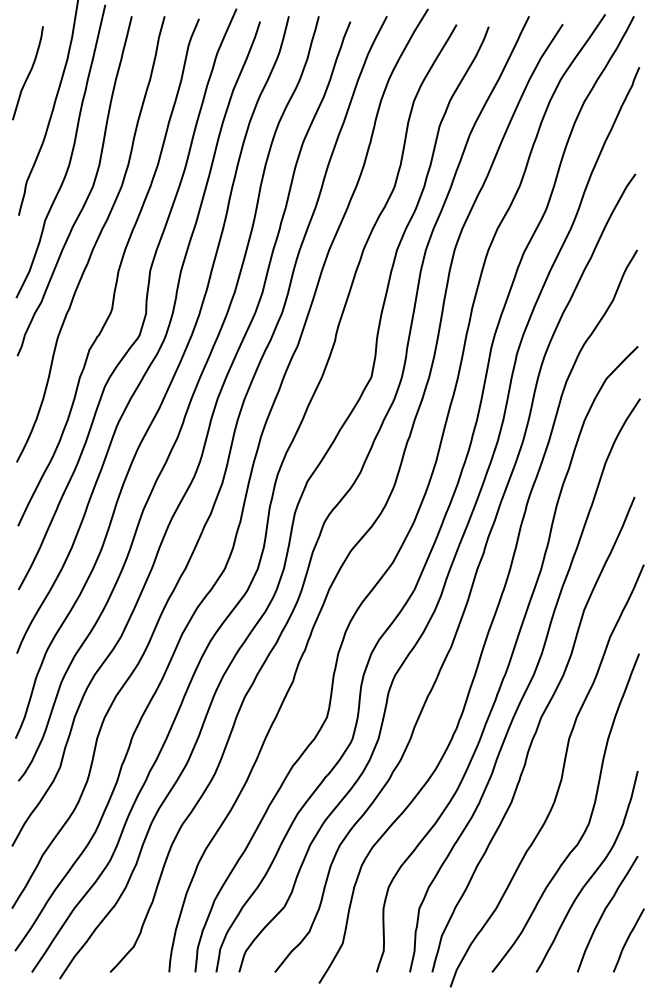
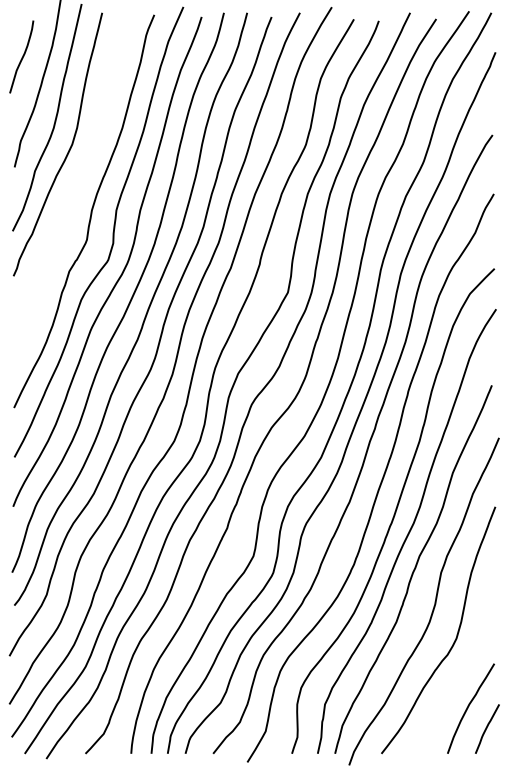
curve: (95, 241) -> (74, 187), removed
curve: (592, 873) -> (459, 677), removed

